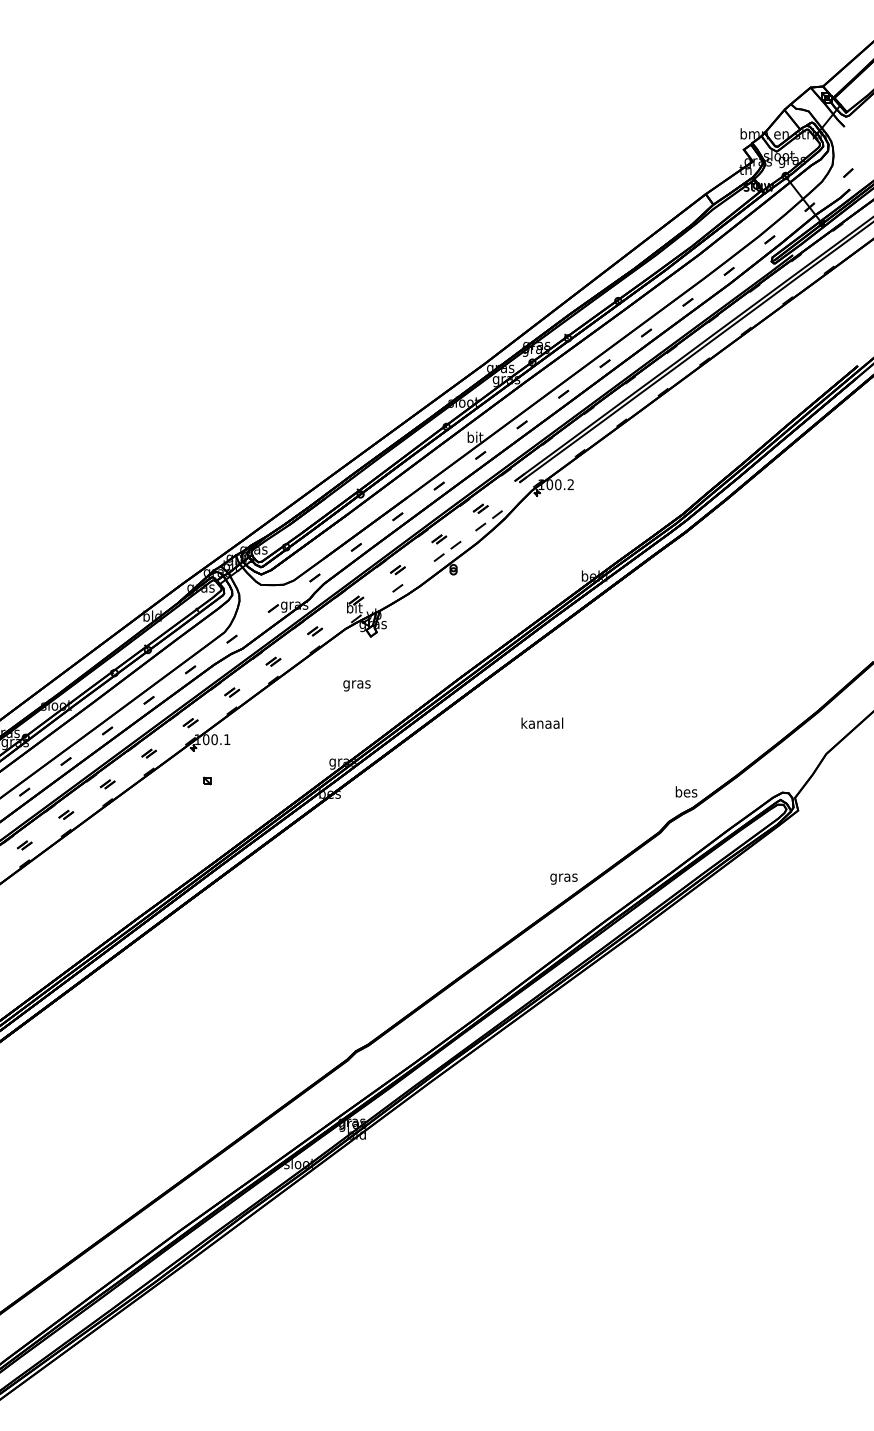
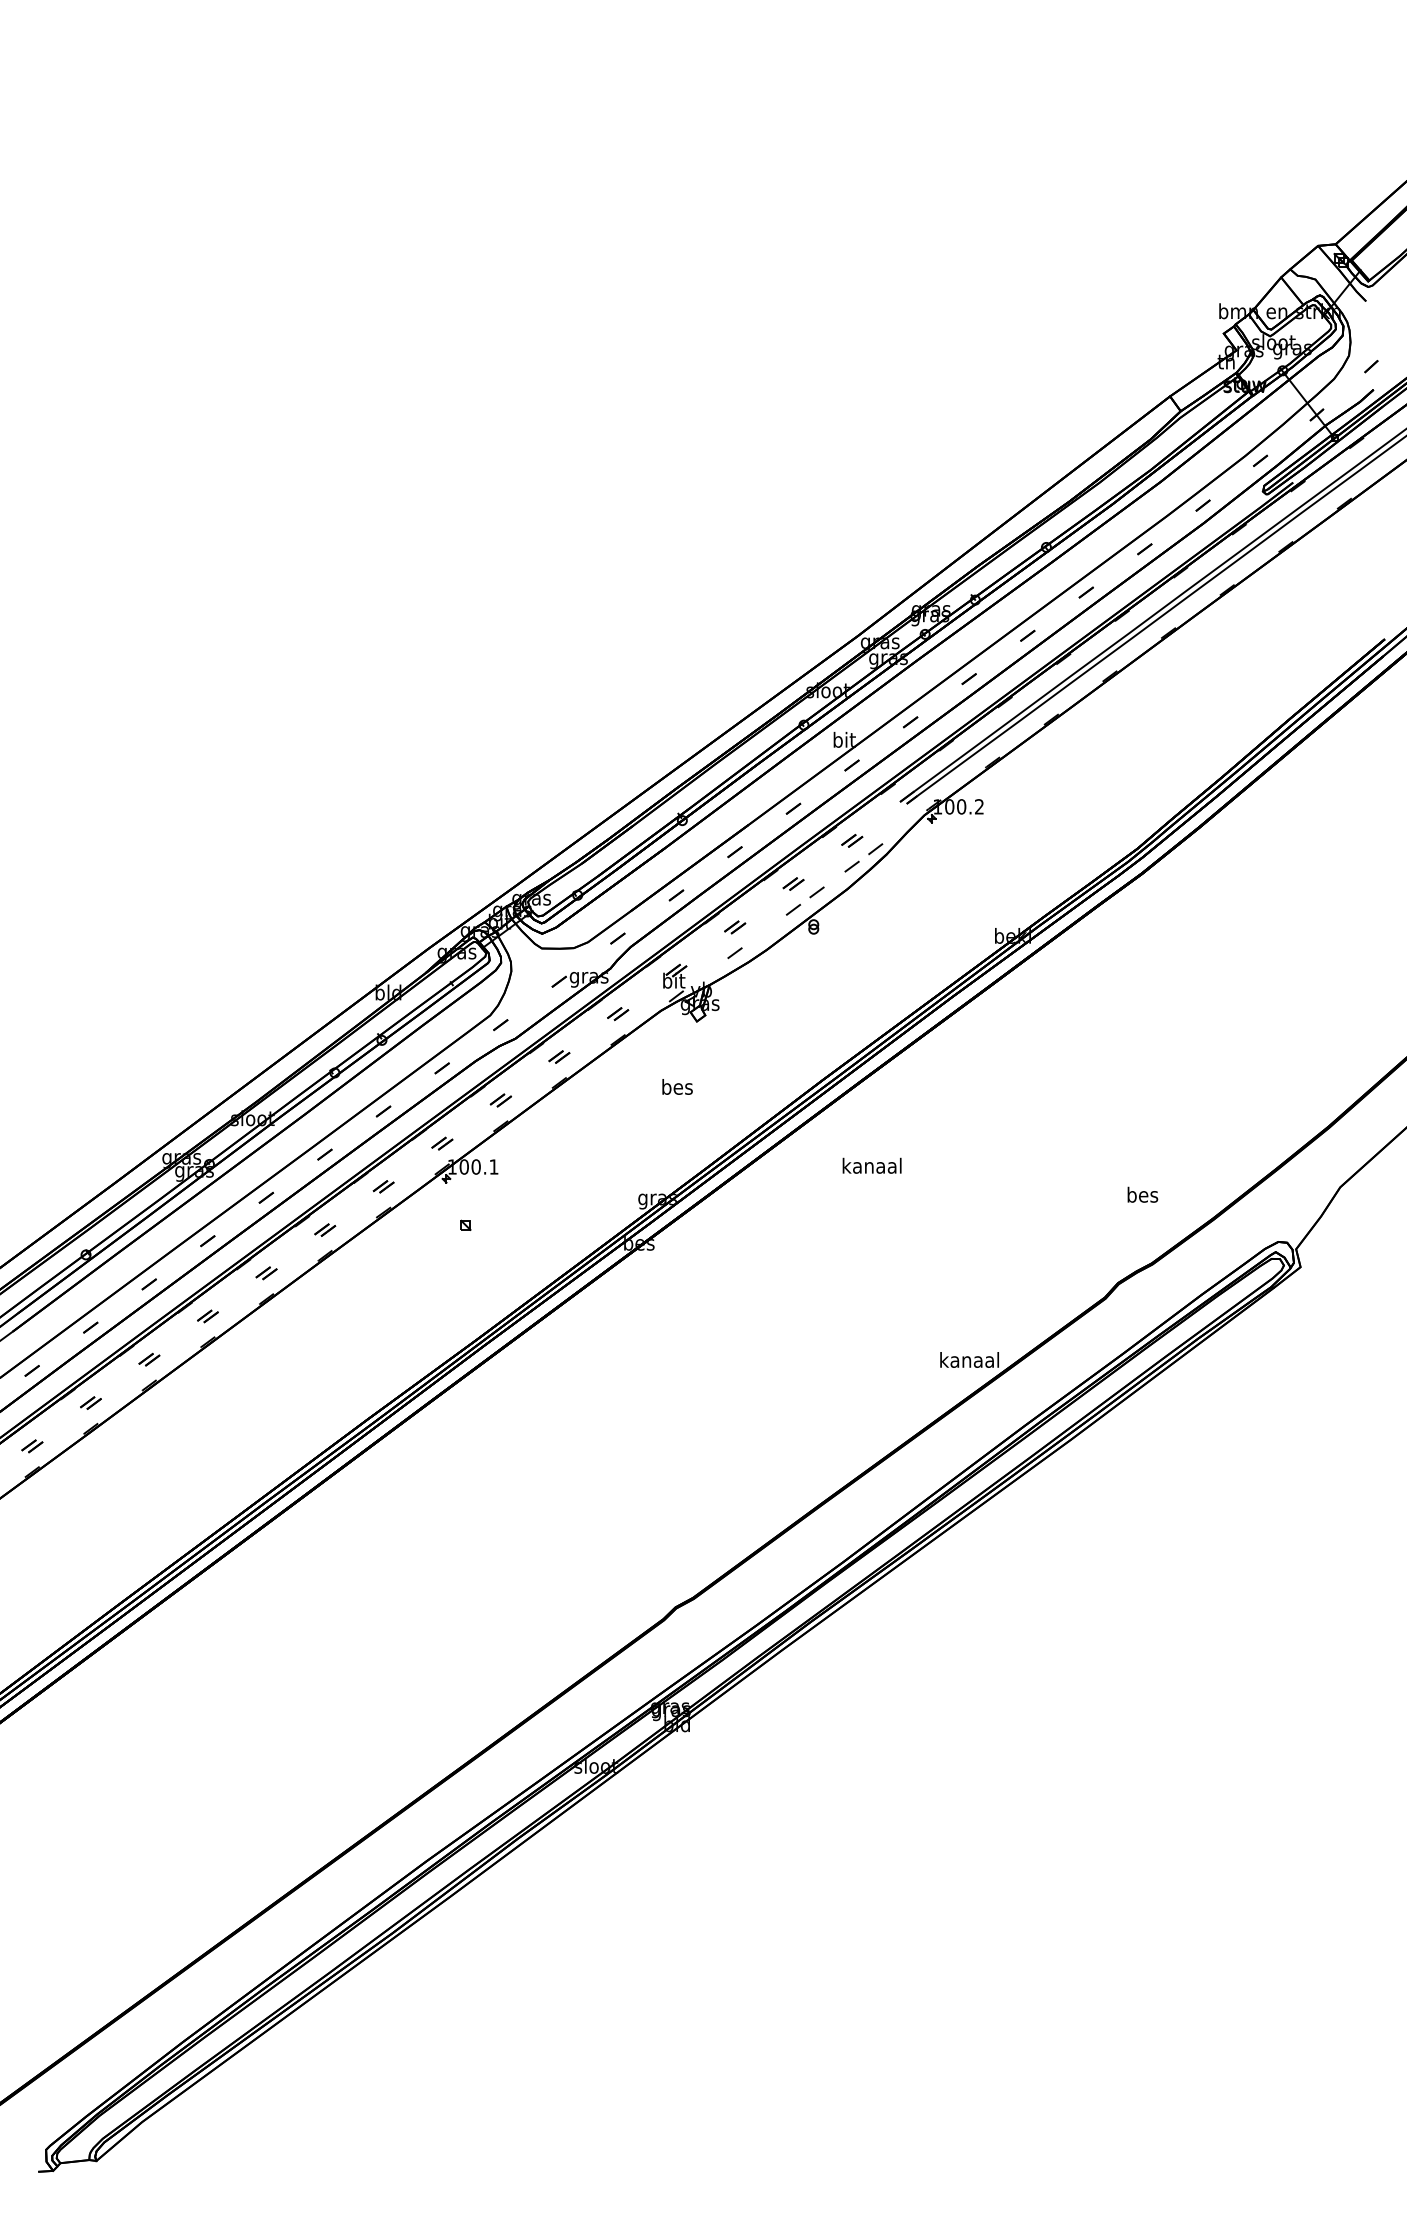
text: (357, 684) -> (677, 1088), gras -> bes
text: (541, 723) -> (871, 1165), moved
text: (686, 791) -> (1142, 1194), moved
text: (563, 877) -> (969, 1361), gras -> kanaal

